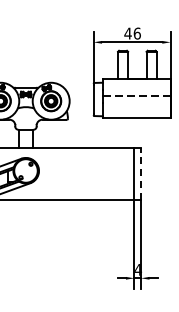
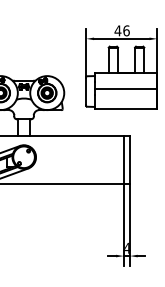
line: (137, 96) -> (126, 88), dashed -> solid
line: (140, 174) -> (129, 160), dashed -> solid

